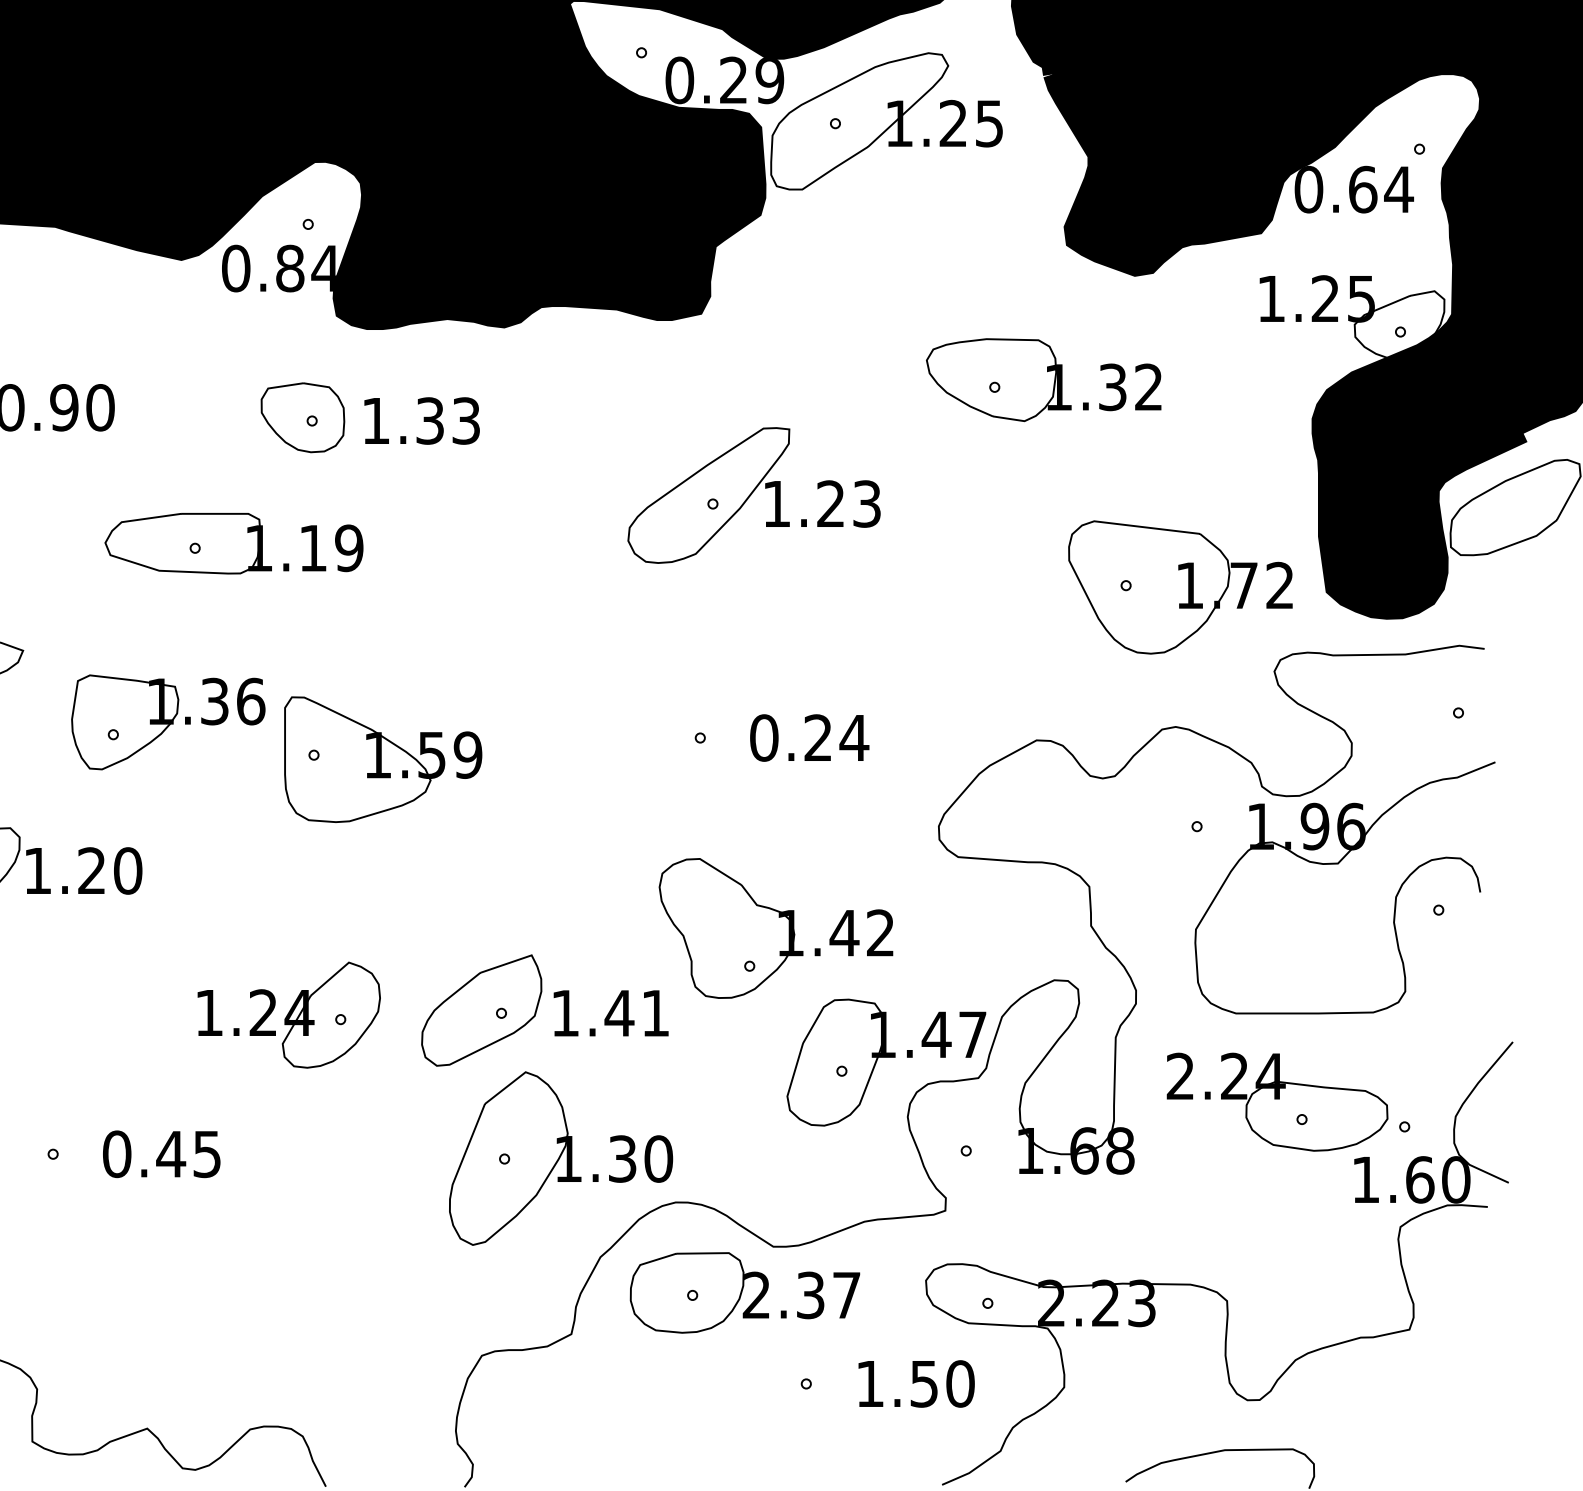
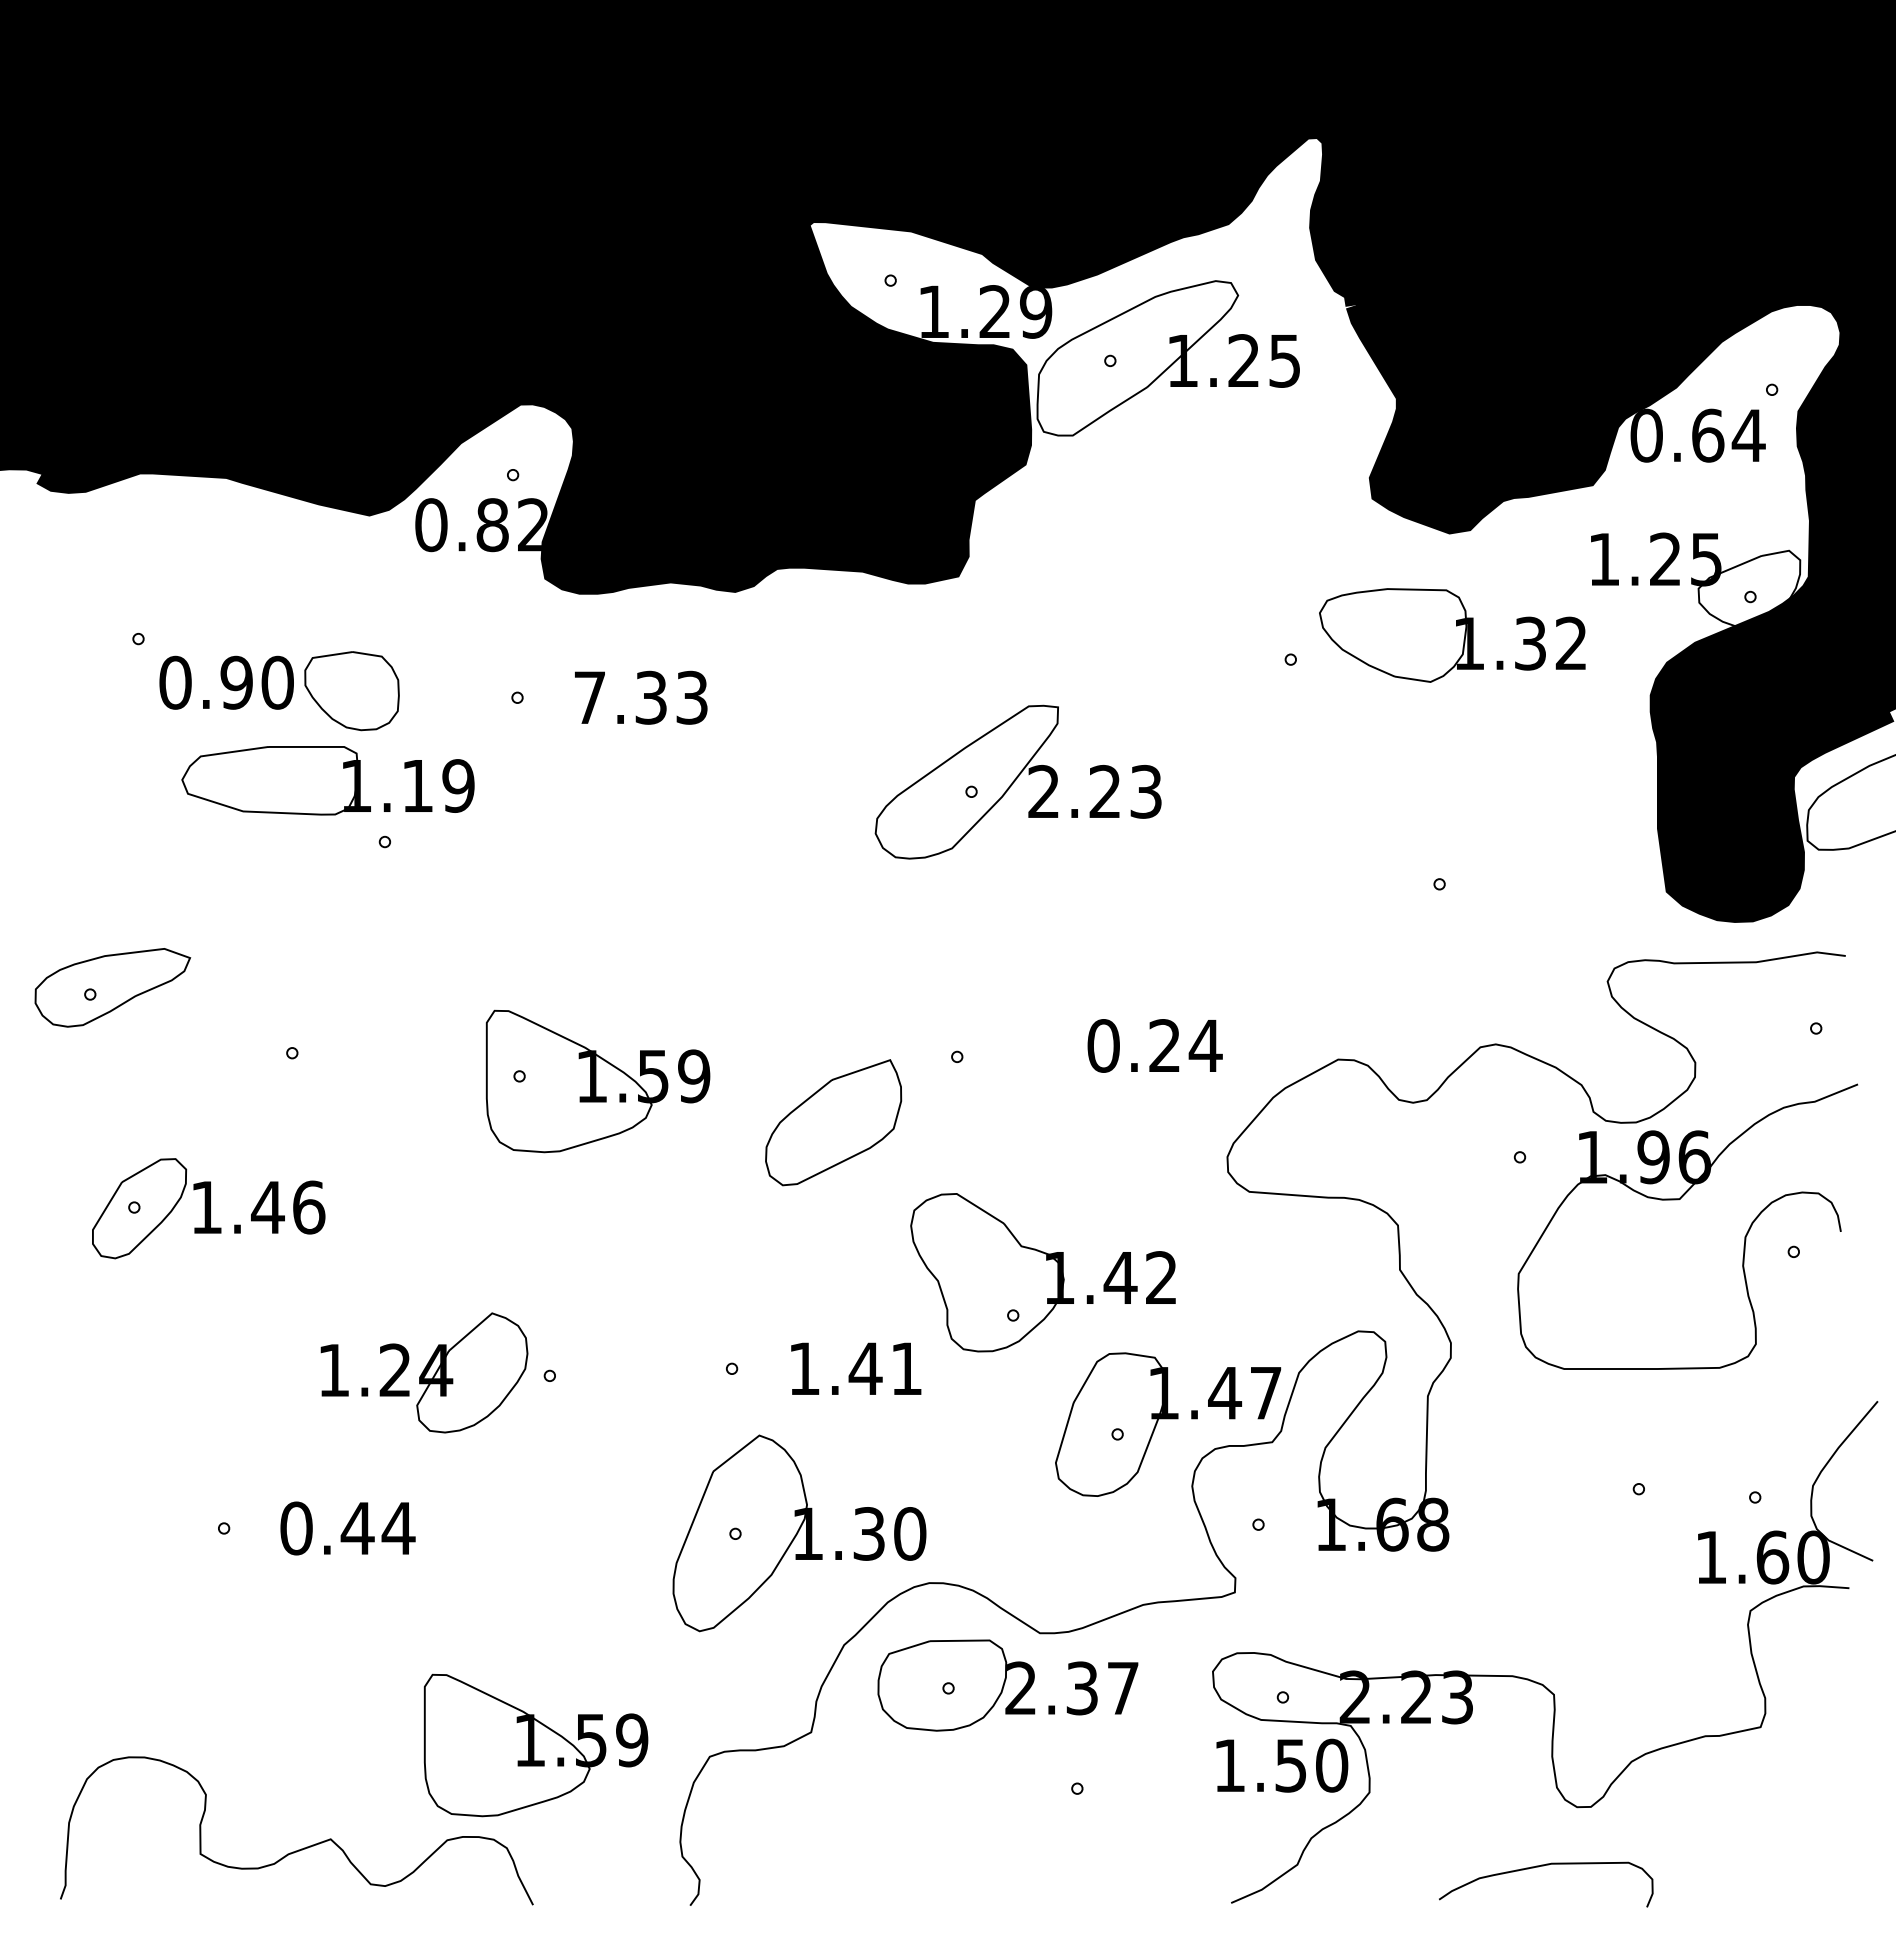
text: (679, 80) -> (933, 311), 0.29 -> 1.29
text: (324, 268) -> (531, 524), 0.84 -> 0.82
part: (1043, 380) -> (1452, 635), moved
part: (302, 418) -> (351, 691), moved
text: (375, 420) -> (589, 697), 1.33 -> 7.33
text: (776, 502) -> (1043, 790), 1.23 -> 2.23
part: (233, 543) -> (327, 780), moved
part: (1180, 587) -> (1501, 886), removed
part: (168, 722) -> (354, 1039), removed
text: (809, 737) -> (1154, 1045), moved
text: (110, 870) -> (288, 1207), 1.20 -> 1.46
part: (481, 1010) -> (833, 1122), moved
part: (289, 1014) -> (424, 1372), moved
part: (1276, 1102) -> (1610, 1469), removed
text: (207, 1154) -> (398, 1528), 0.45 -> 0.44
part: (328, 1345) -> (535, 1745), added
text: (916, 1383) -> (1282, 1765), moved

